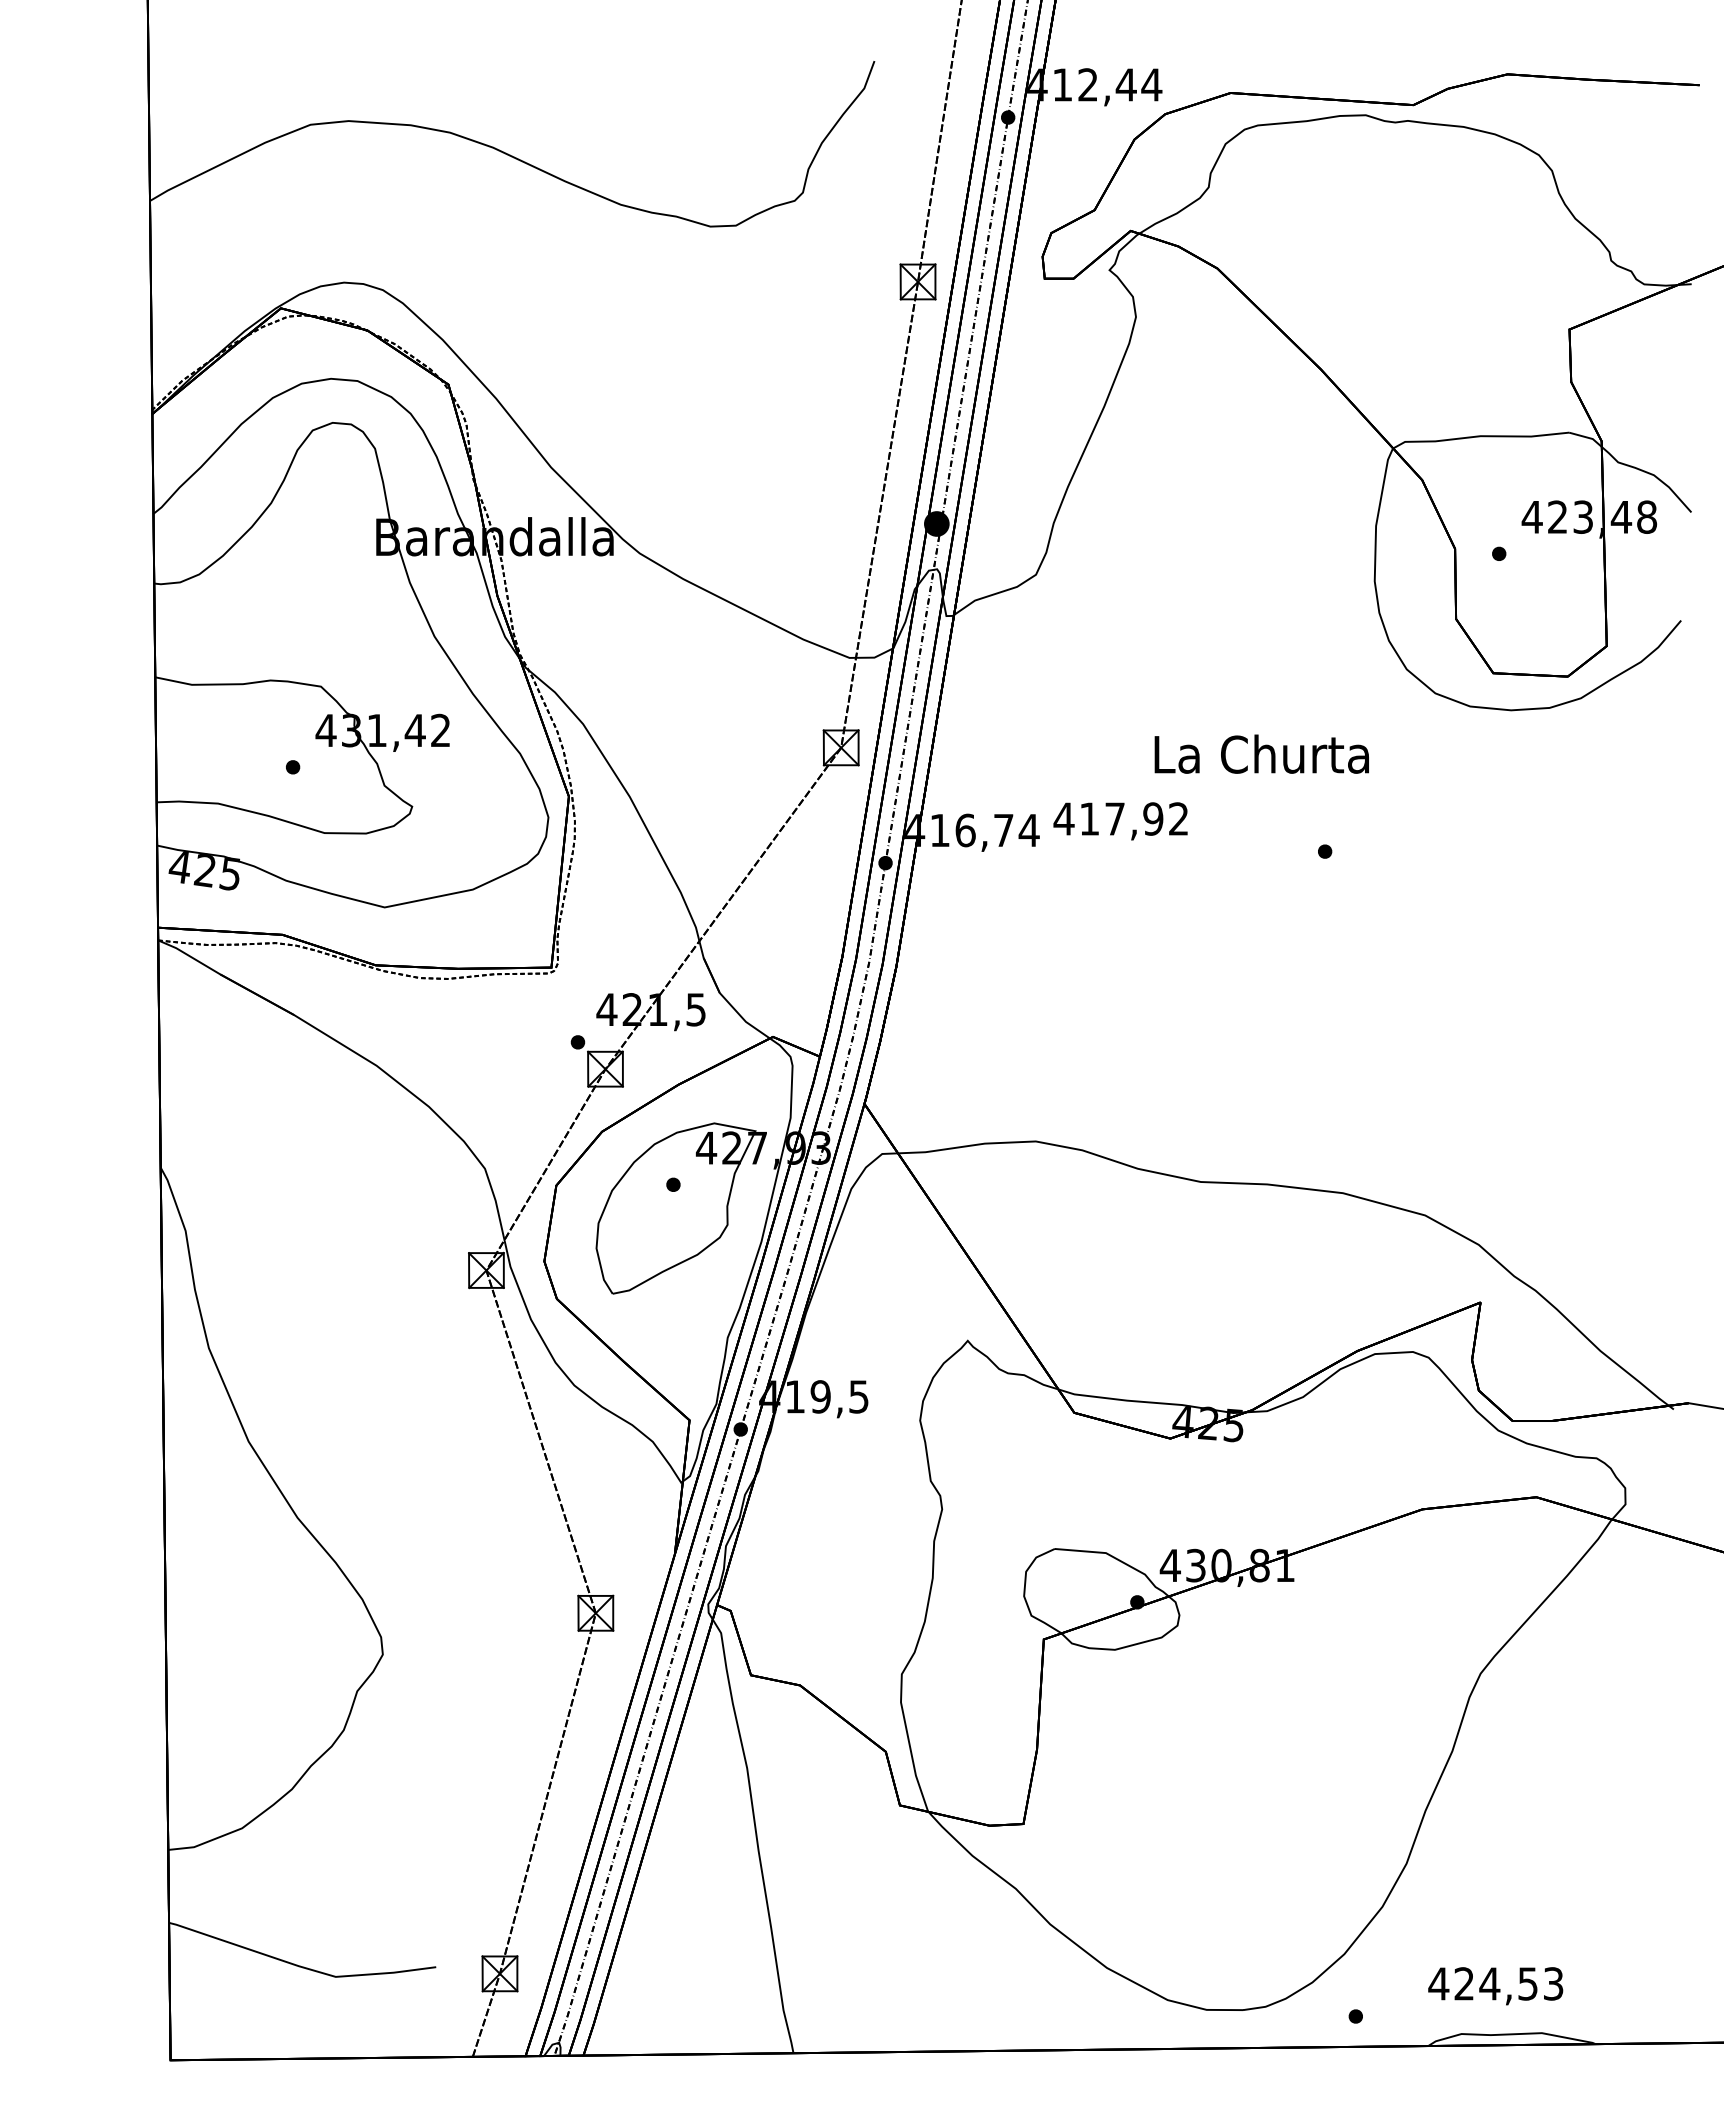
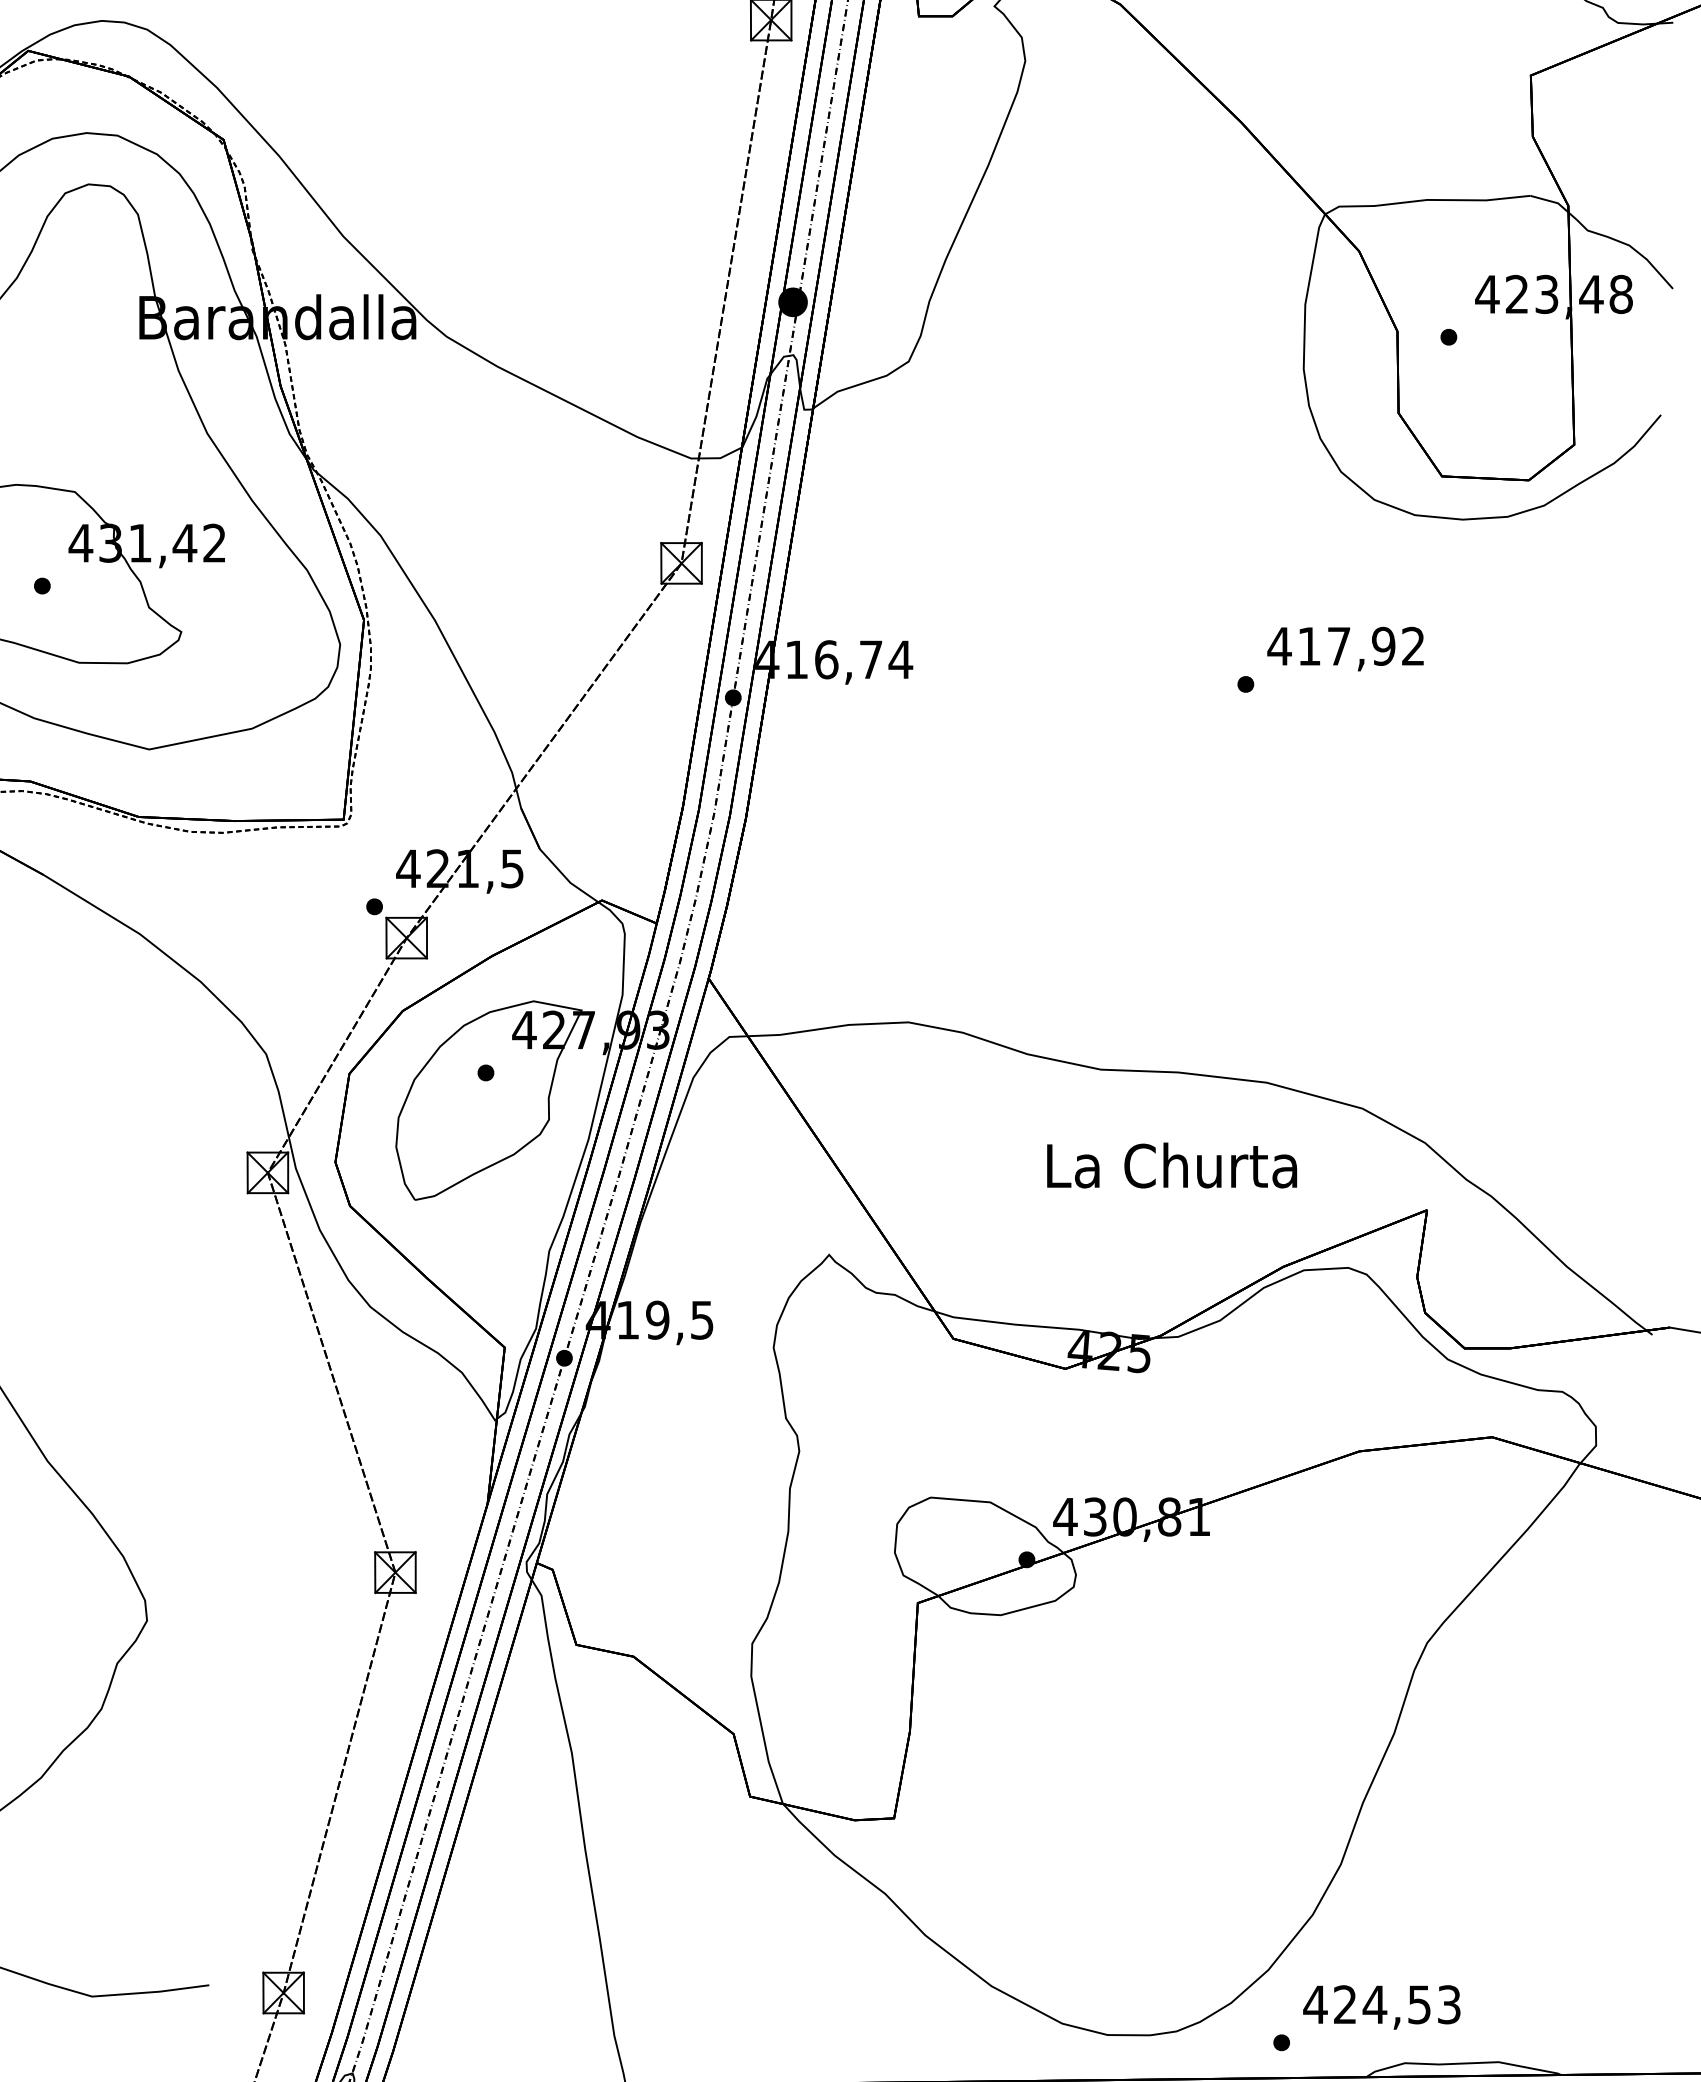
text: (1261, 753) -> (1171, 1164), moved
text: (1120, 821) -> (1345, 649), moved
text: (1495, 1986) -> (1381, 2007), moved

